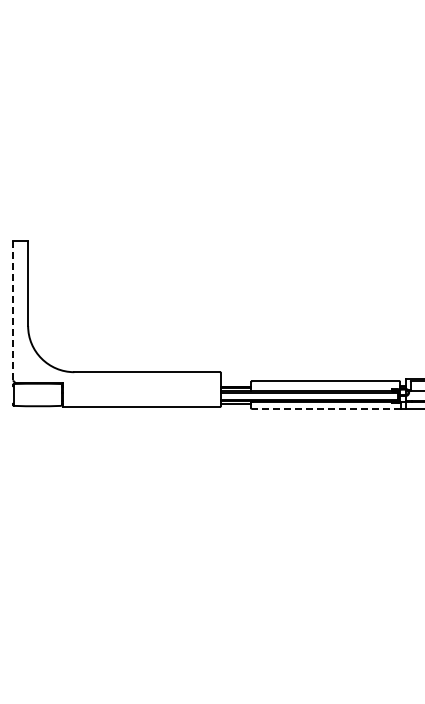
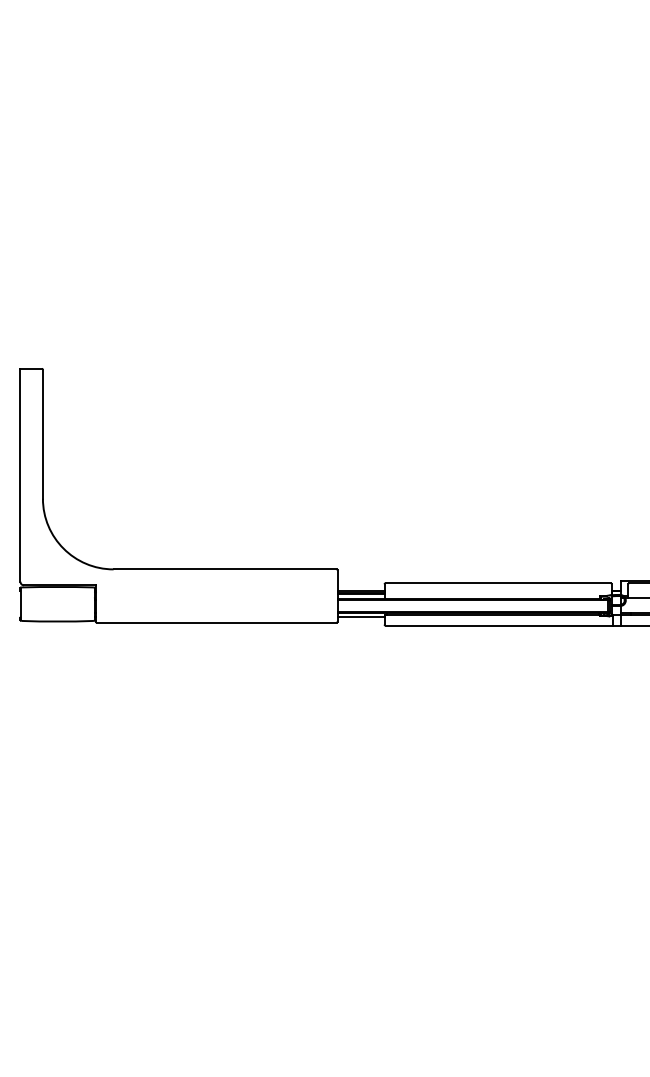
line: (13, 310) -> (20, 475), dashed -> solid
line: (325, 408) -> (497, 624), dashed -> solid

